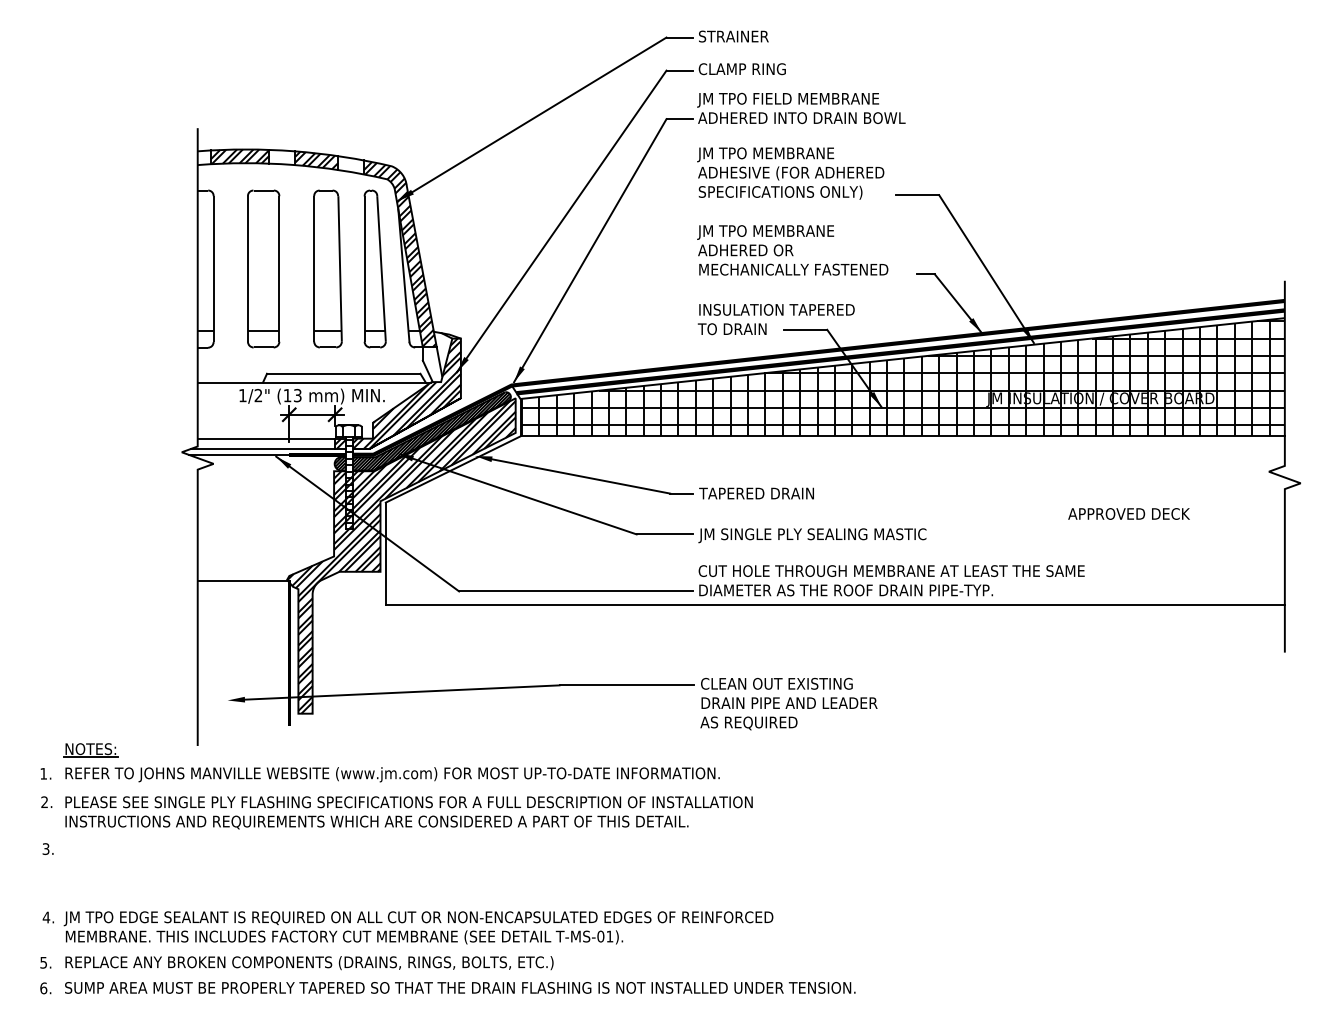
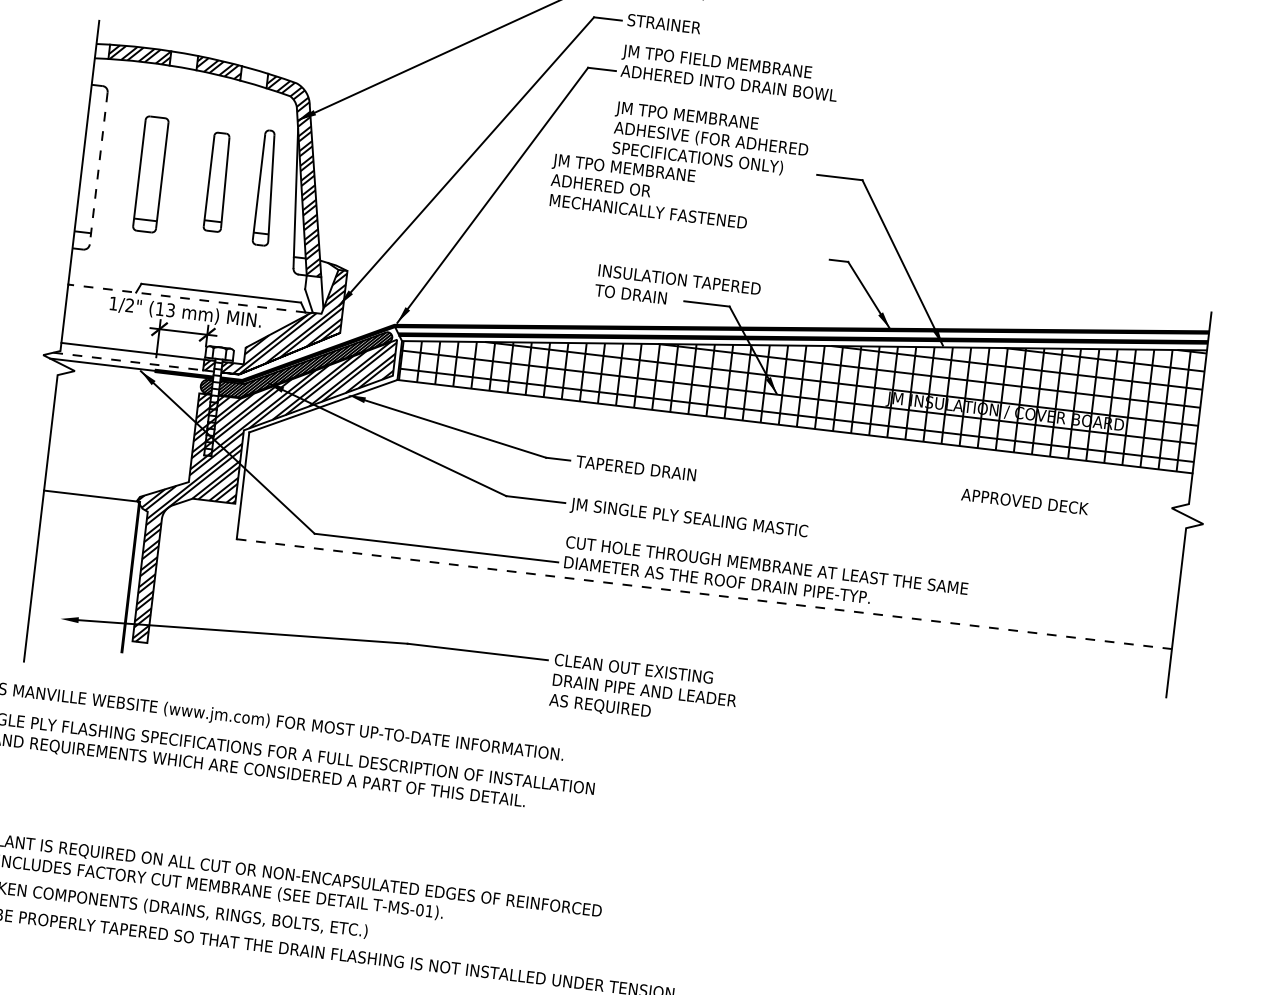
text: (741, 69) -> (672, 25), CLAMP RING -> STRAINER
text: (792, 250) -> (649, 191), moved
part: (263, 268) -> (150, 173), size x0.7
part: (327, 268) -> (217, 181), size x0.6
part: (374, 268) -> (266, 187), size x0.7
line: (213, 269) -> (98, 168), solid -> dashed
line: (311, 382) -> (186, 298), solid -> dashed
line: (263, 448) -> (128, 361), solid -> dashed
text: (1128, 513) -> (1024, 501), moved
line: (835, 605) -> (704, 594), solid -> dashed

